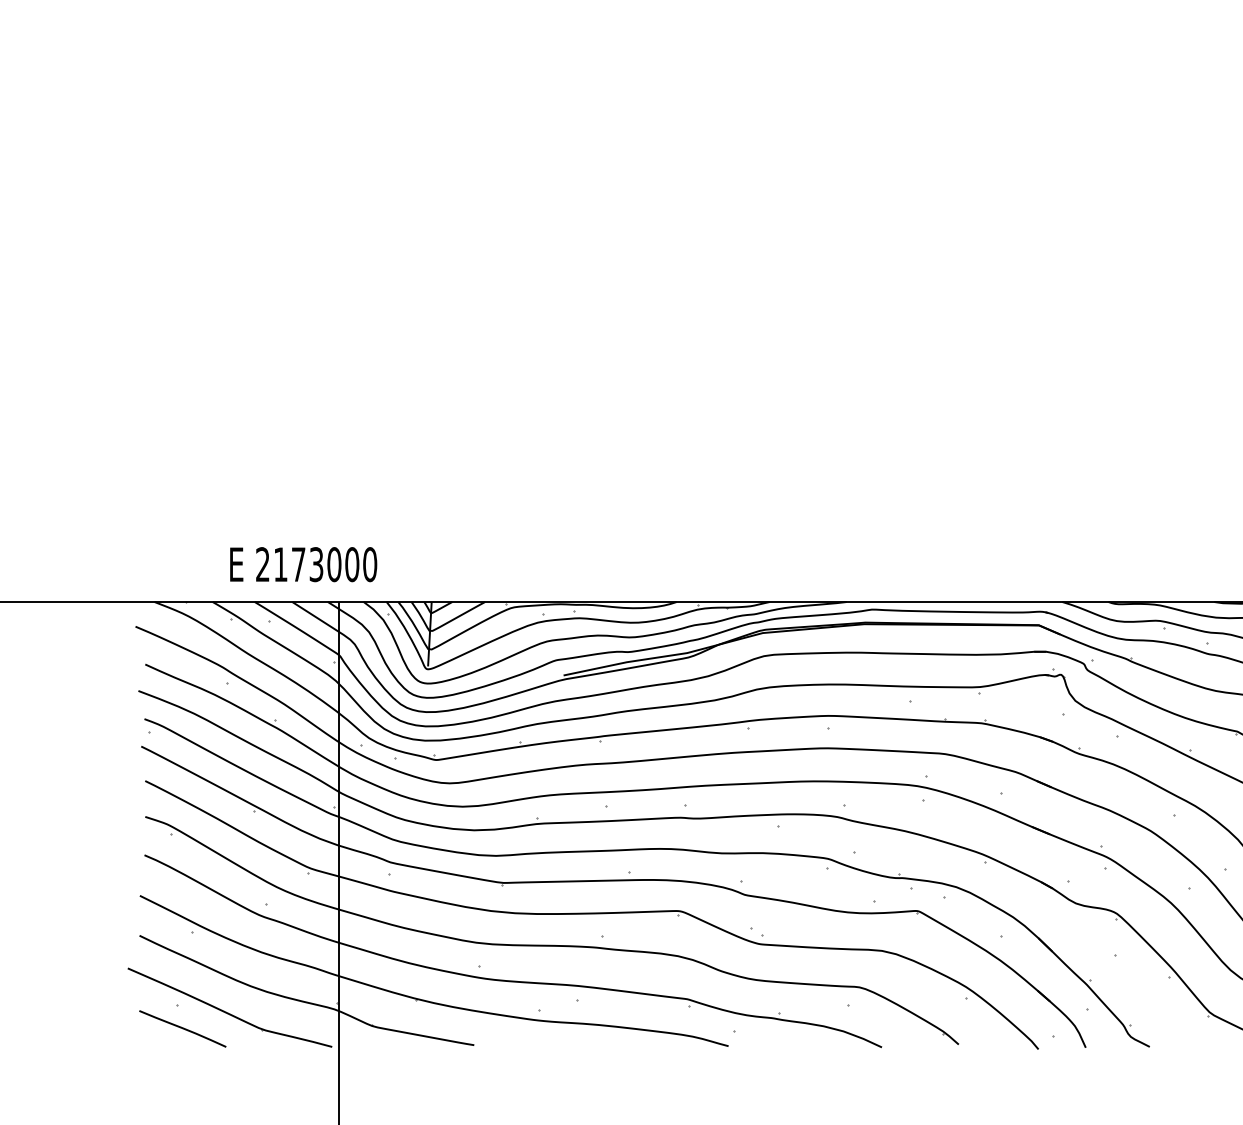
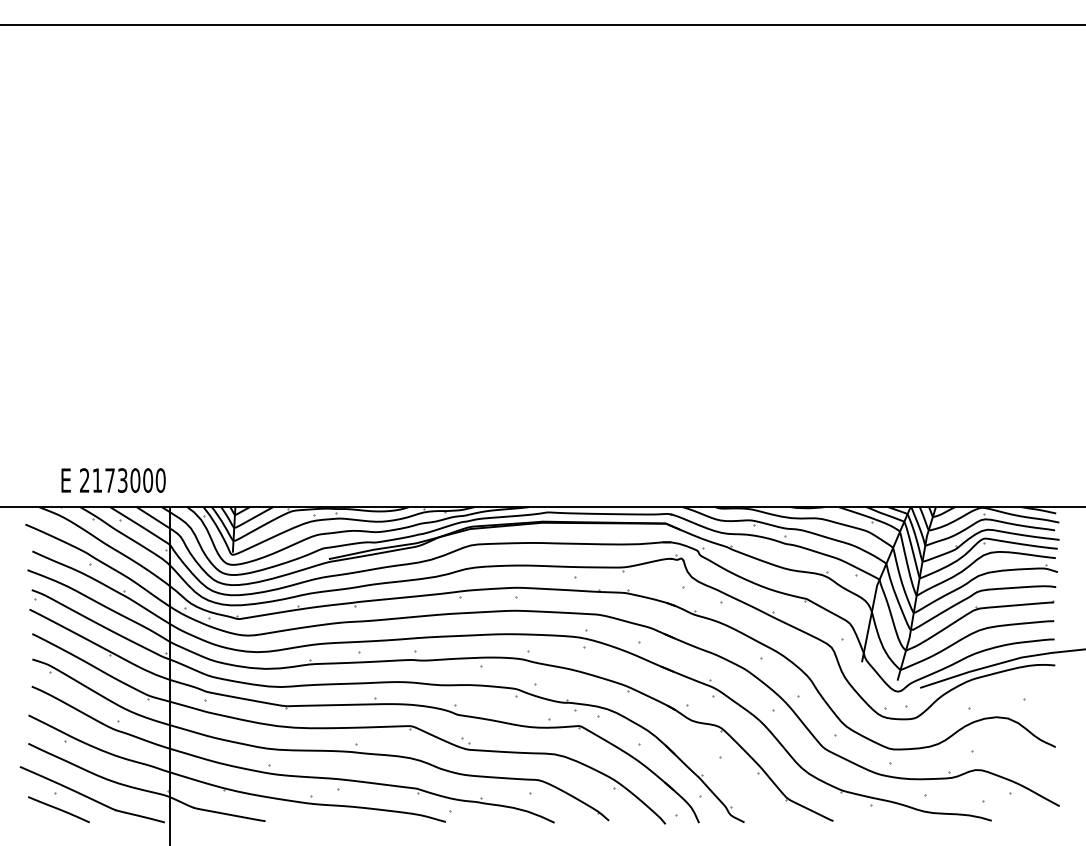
text: (303, 564) -> (113, 480), moved

